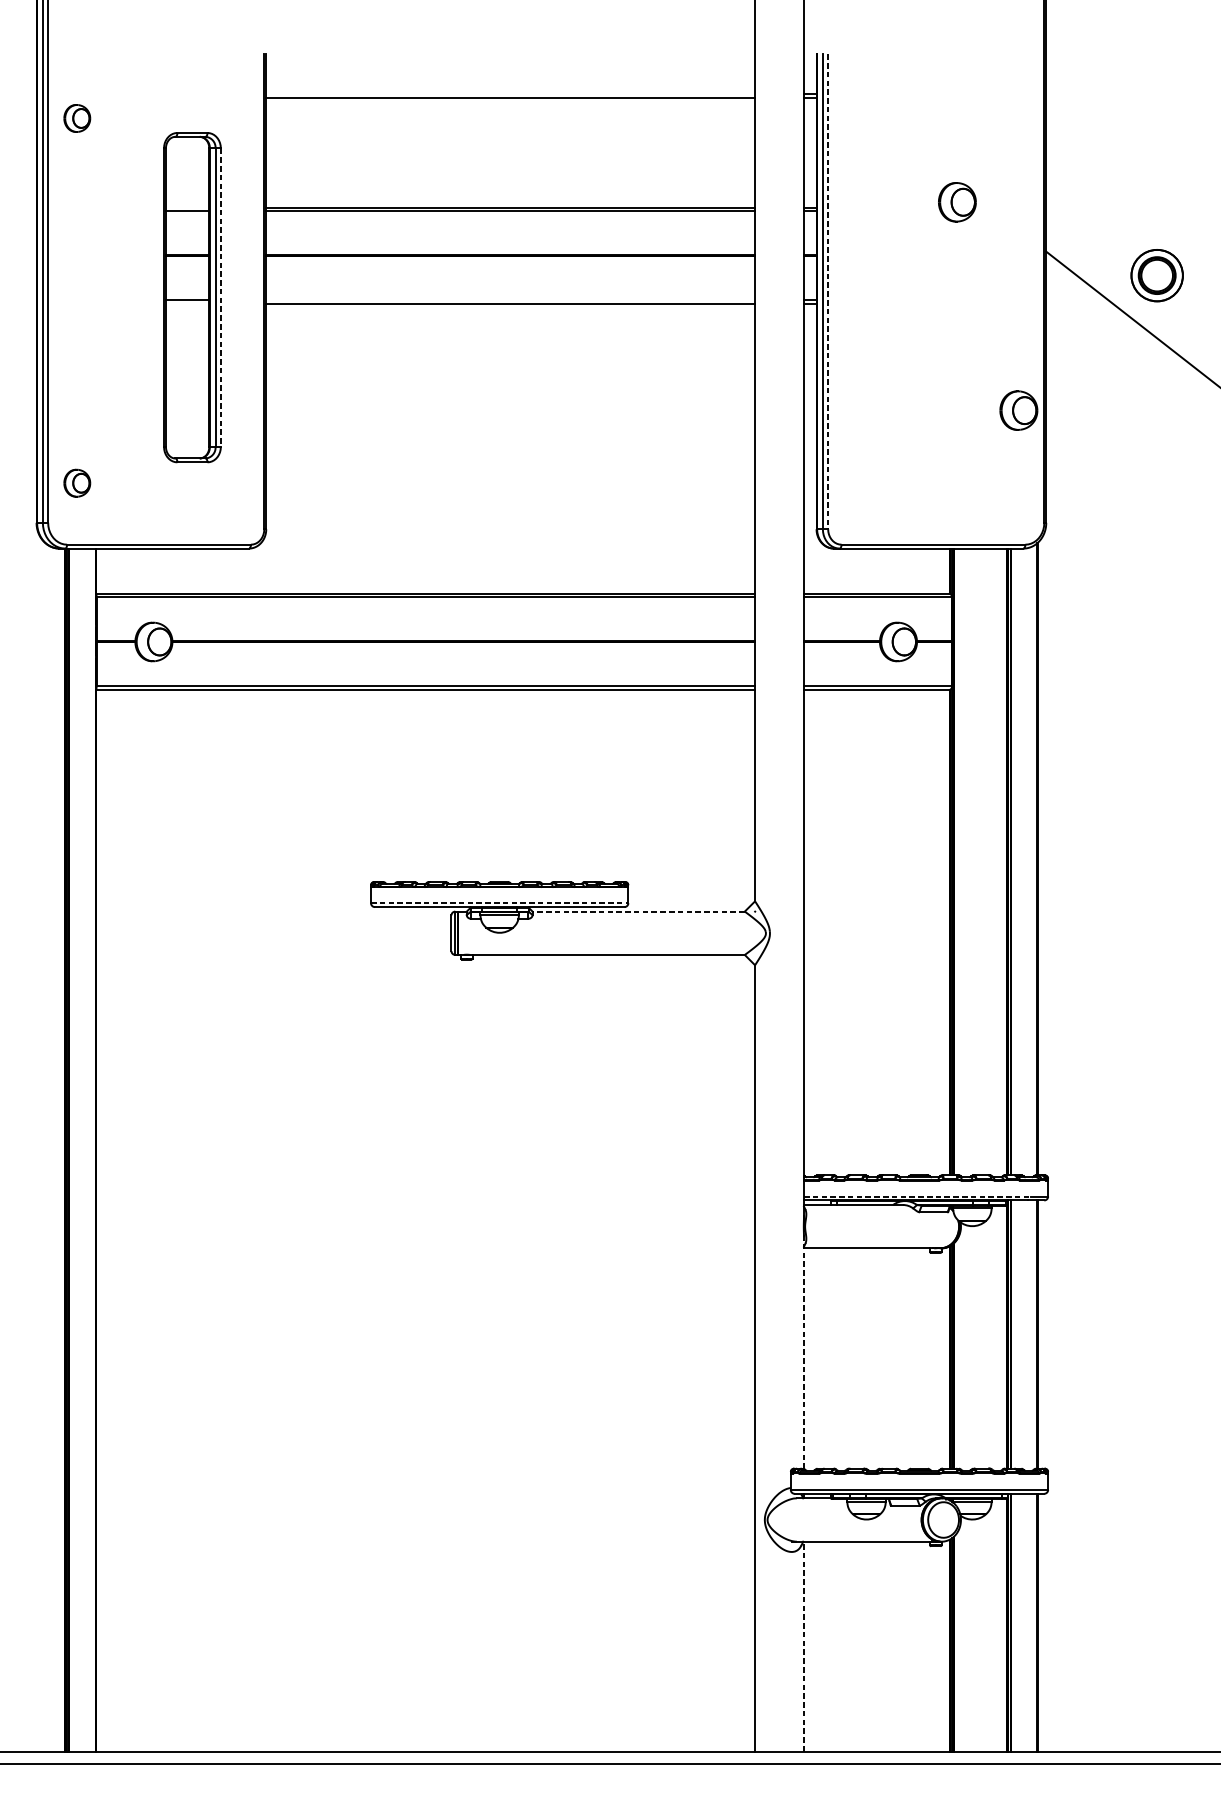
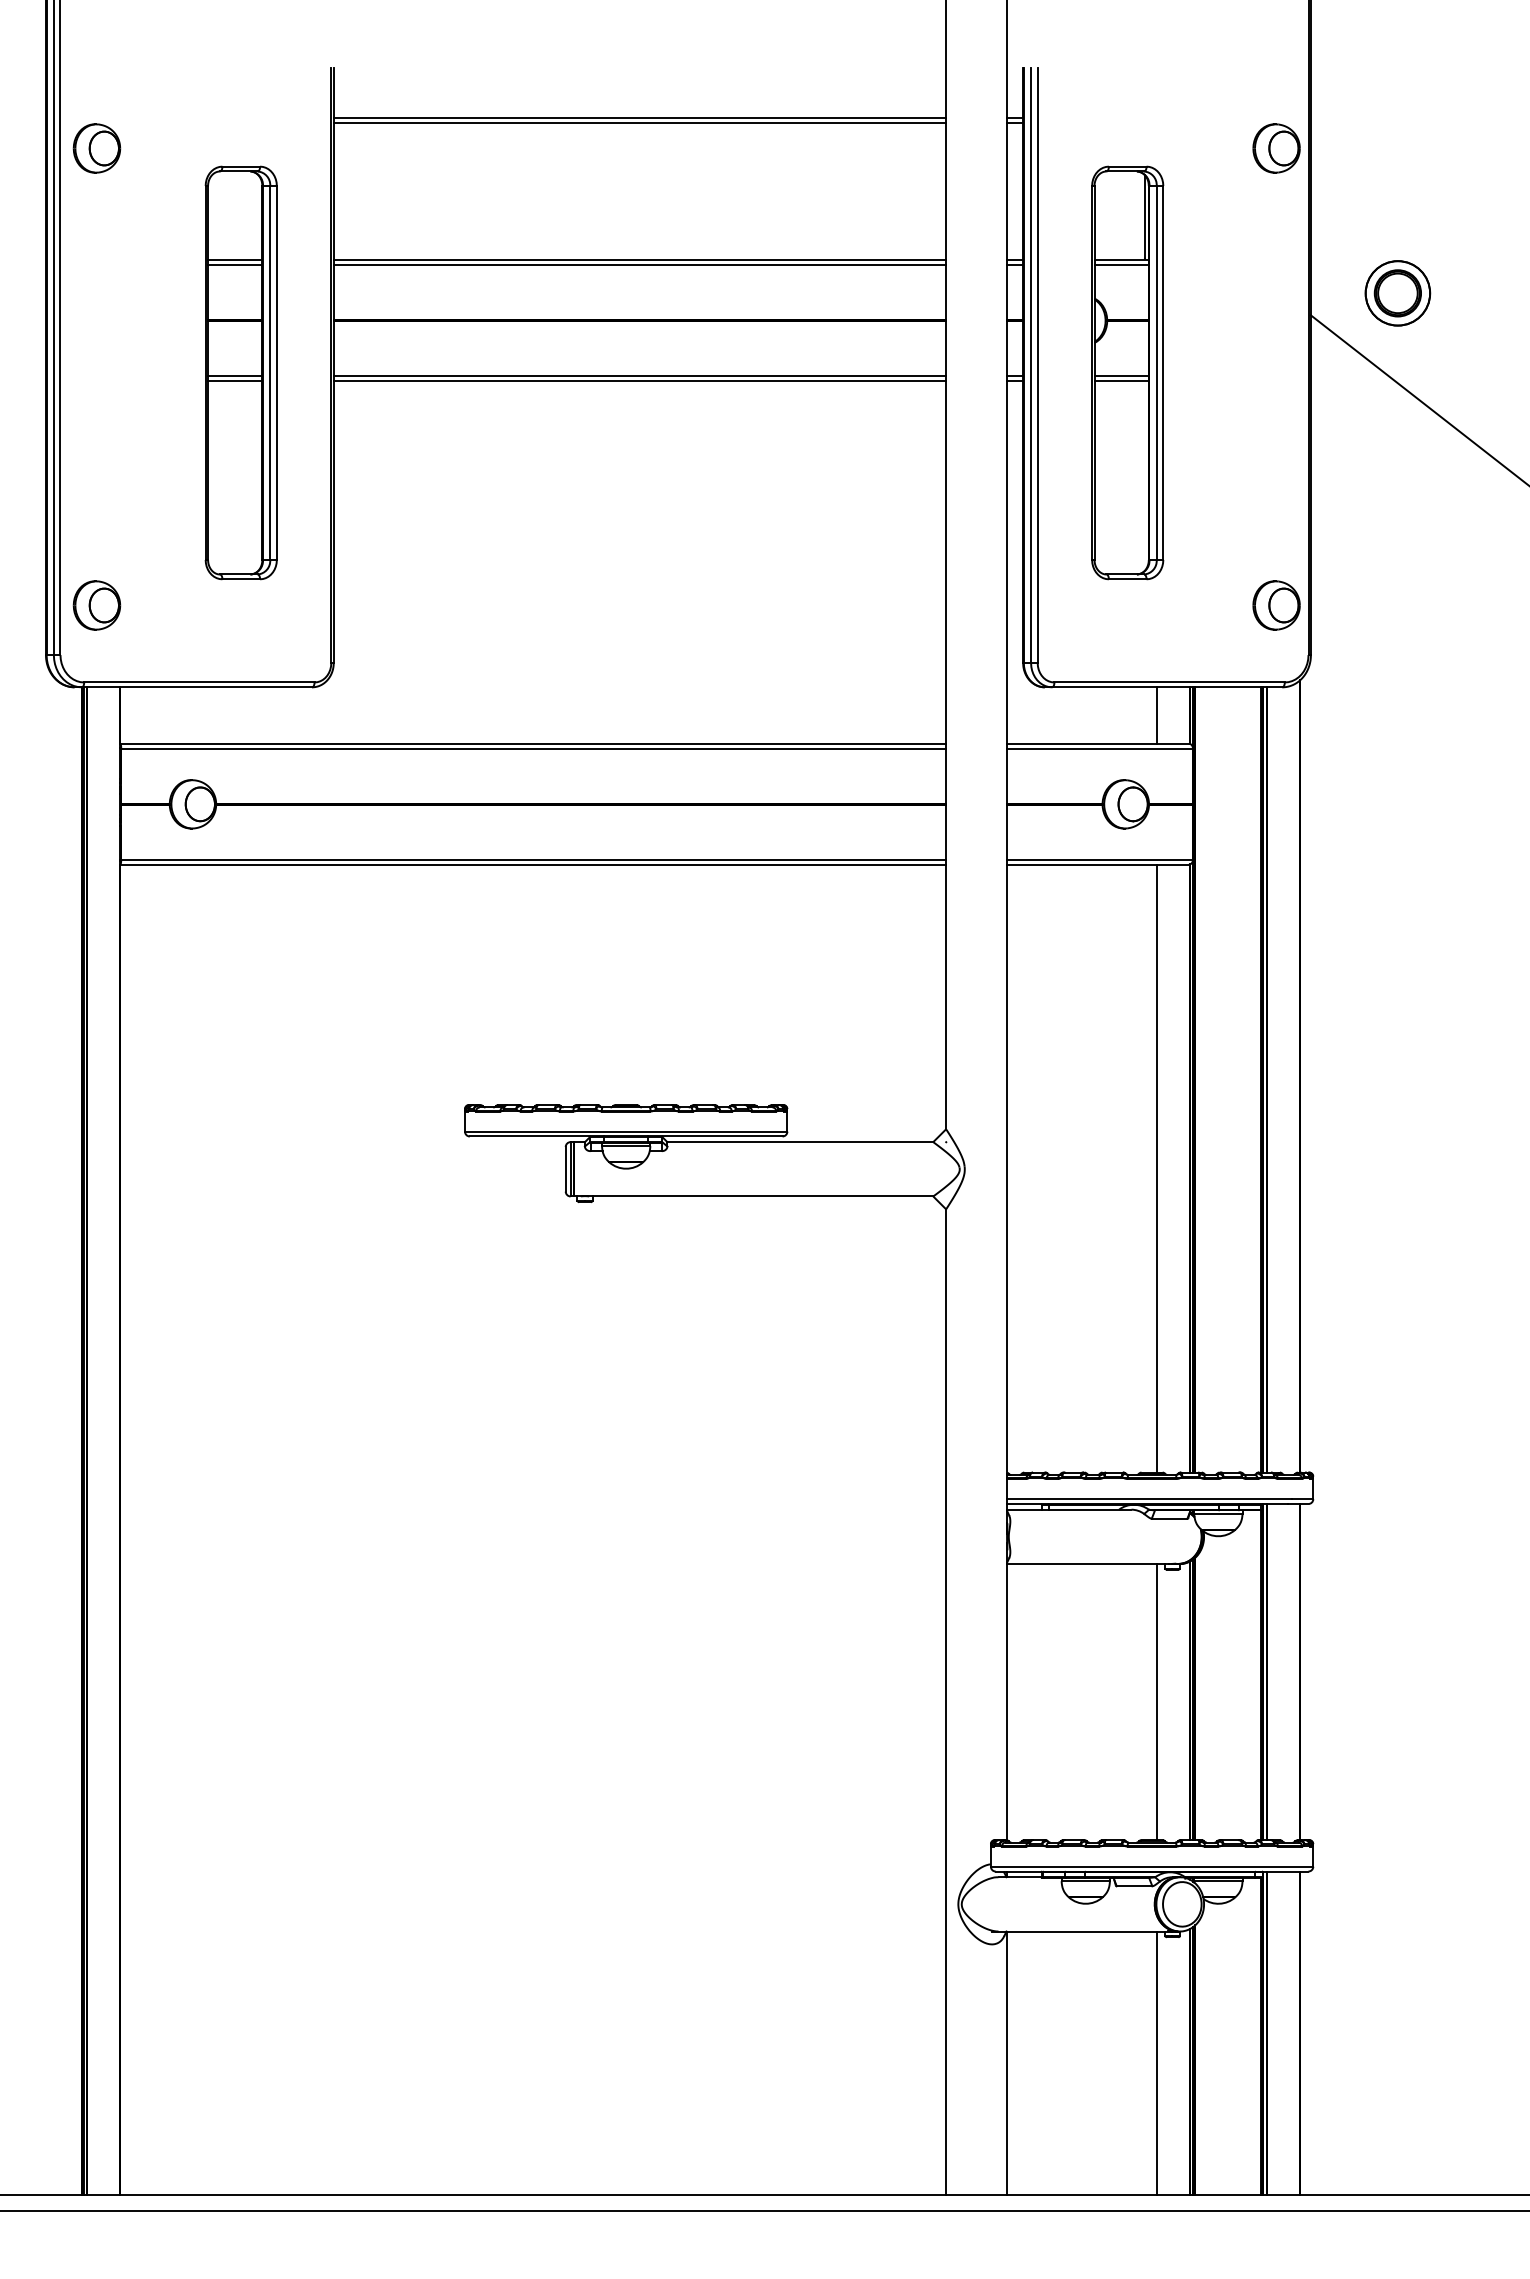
line: (510, 94) -> (639, 118), added
part: (76, 118) -> (96, 148), size x1.43
part: (957, 202) -> (1276, 148), moved
line: (187, 207) -> (235, 260), added
part: (1156, 275) -> (1397, 293), moved
line: (828, 291) -> (1037, 365), dashed -> solid
line: (220, 297) -> (276, 372), dashed -> solid
part: (899, 297) -> (1127, 372), added
line: (510, 300) -> (639, 376), added
line: (187, 304) -> (235, 381), added
part: (1018, 410) -> (1276, 605), moved
part: (76, 483) -> (96, 605), size x1.43
line: (922, 571) -> (1156, 715), added
line: (499, 903) -> (626, 1131), dashed -> solid
line: (638, 911) -> (800, 1142), dashed -> solid
line: (922, 932) -> (1156, 1168), added
line: (918, 1196) -> (1150, 1499), dashed -> solid
line: (804, 1350) -> (1007, 1691), dashed -> solid
line: (922, 1358) -> (1156, 1701), added
line: (804, 1646) -> (1007, 2062), dashed -> solid
line: (922, 1646) -> (1156, 2062), added

